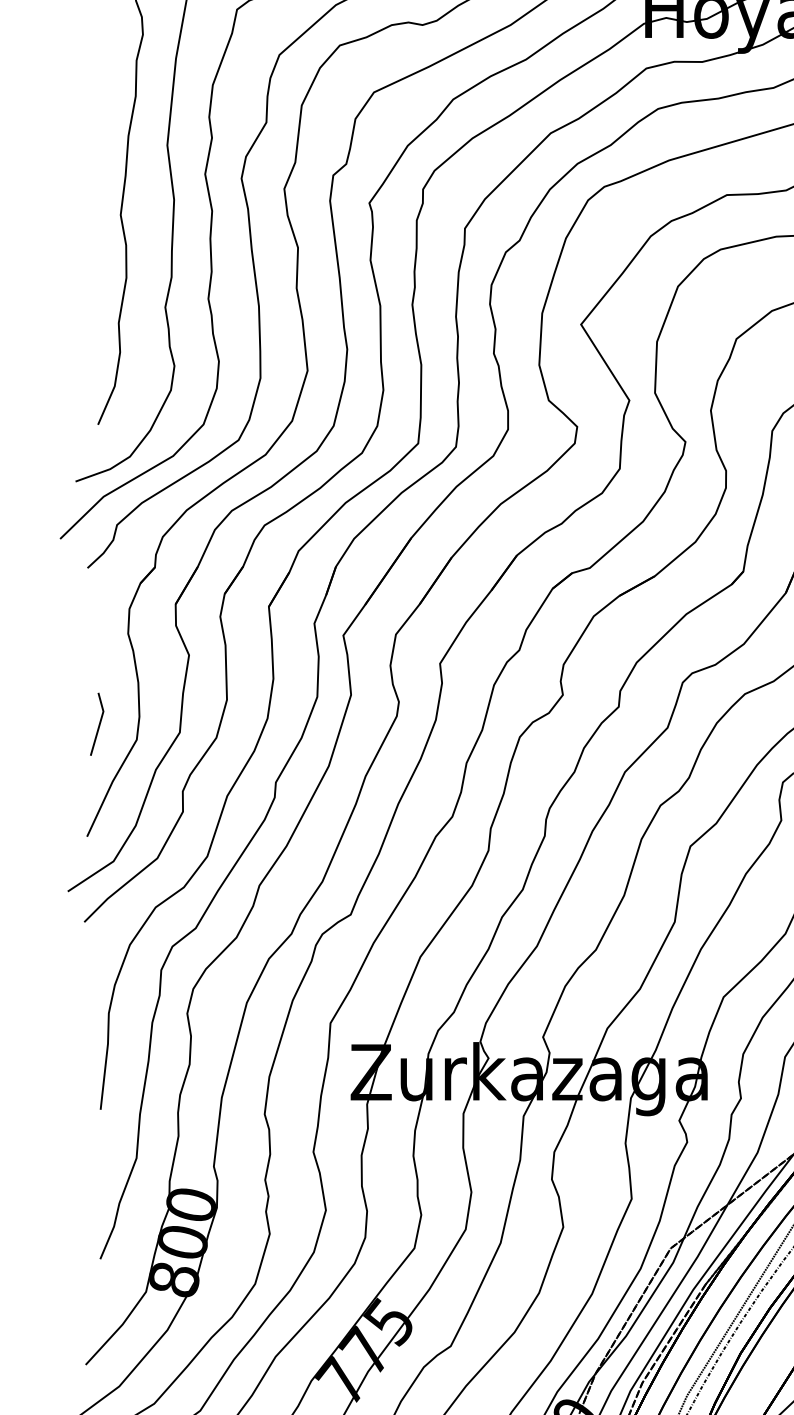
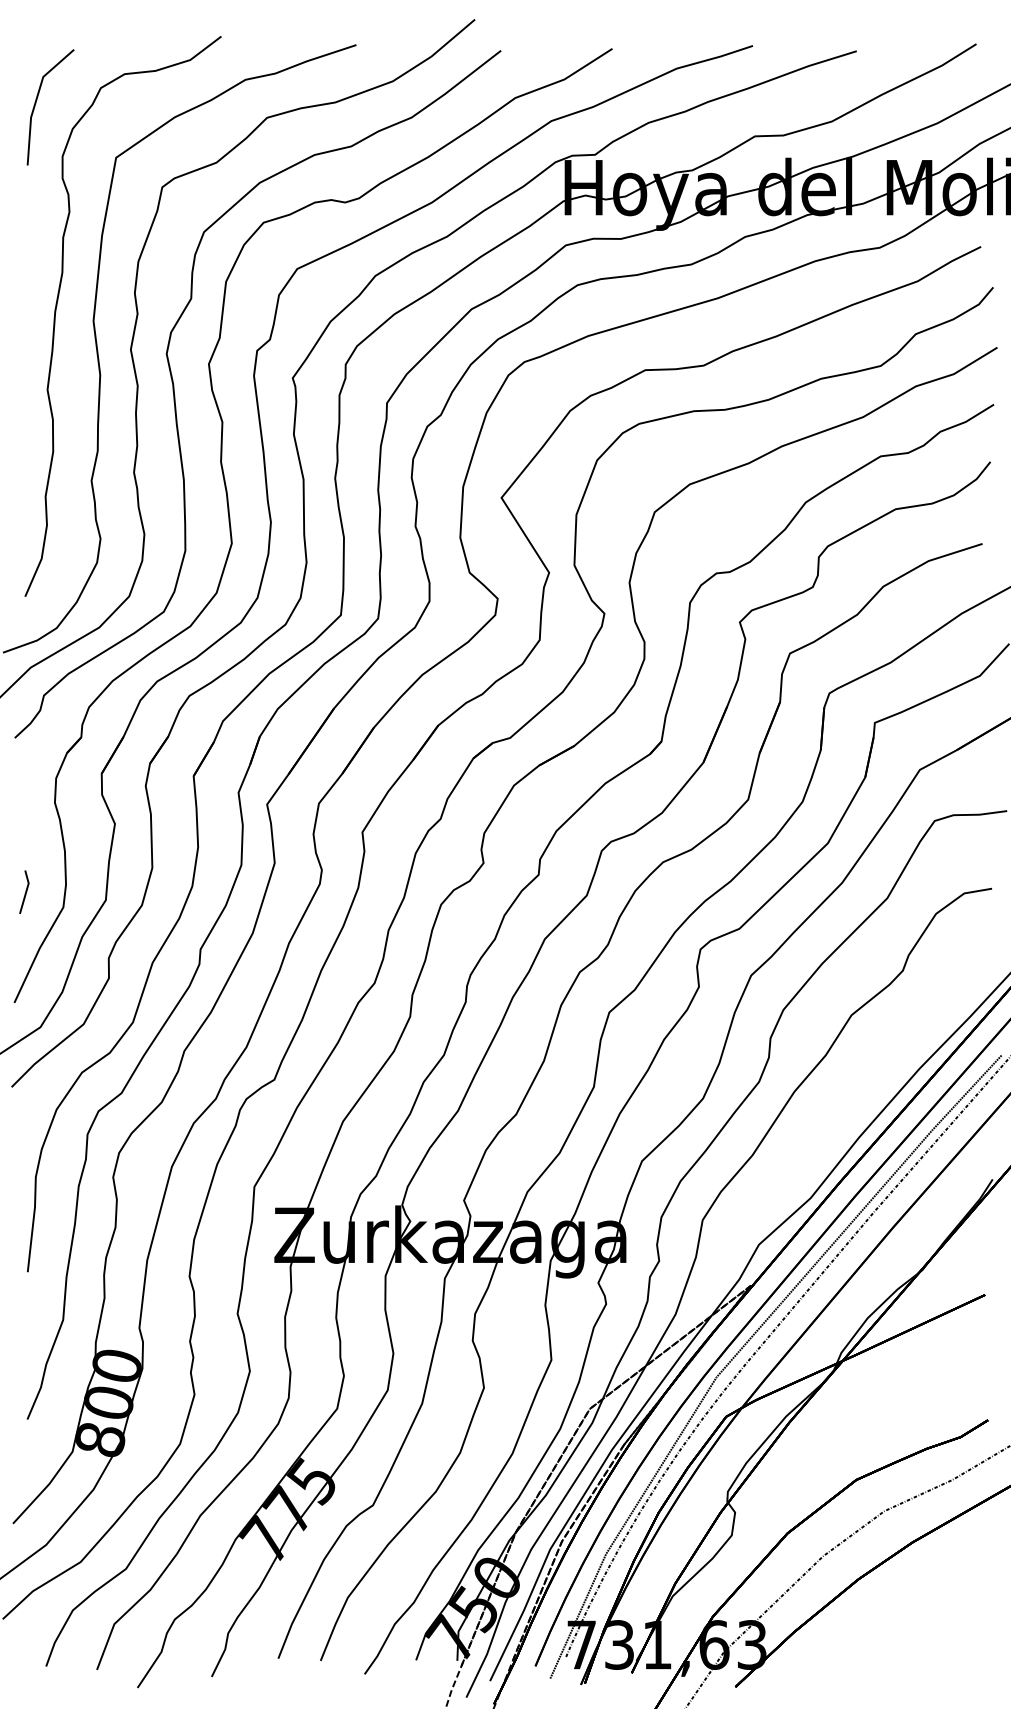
part: (97, 724) -> (24, 892), size x0.7

